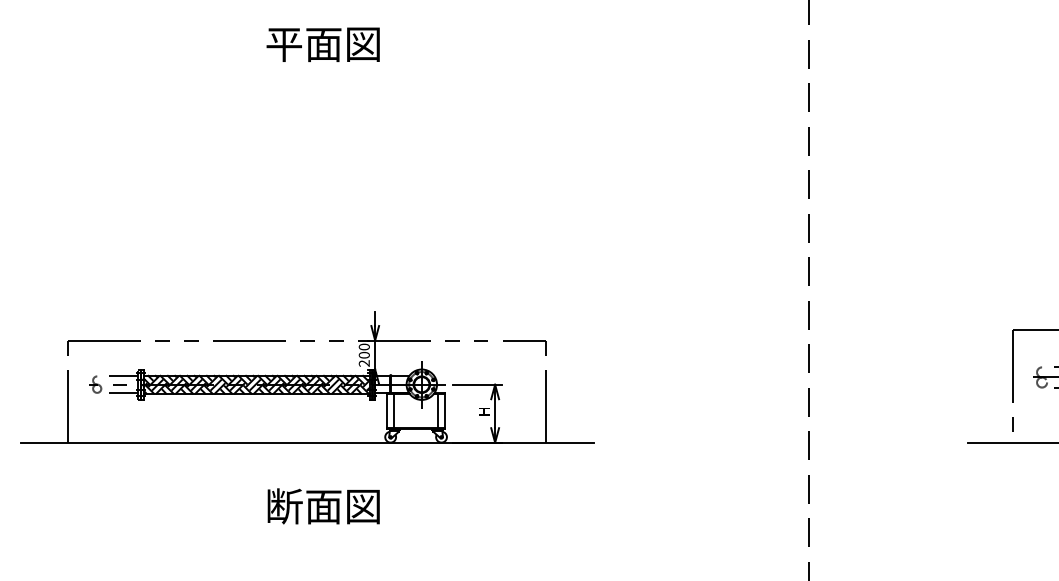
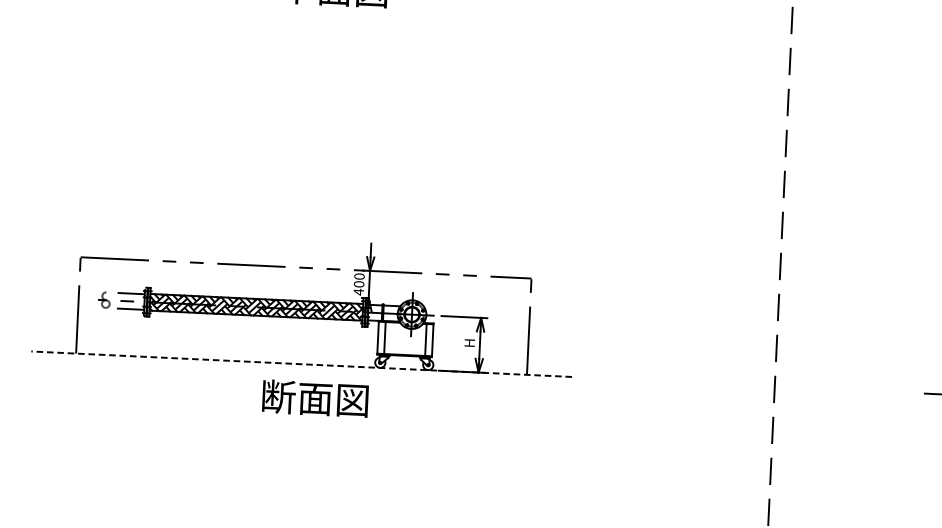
text: (363, 363) -> (358, 292), 200 -> 400
line: (307, 442) -> (301, 364), solid -> dashed
text: (323, 506) -> (315, 398), moved

